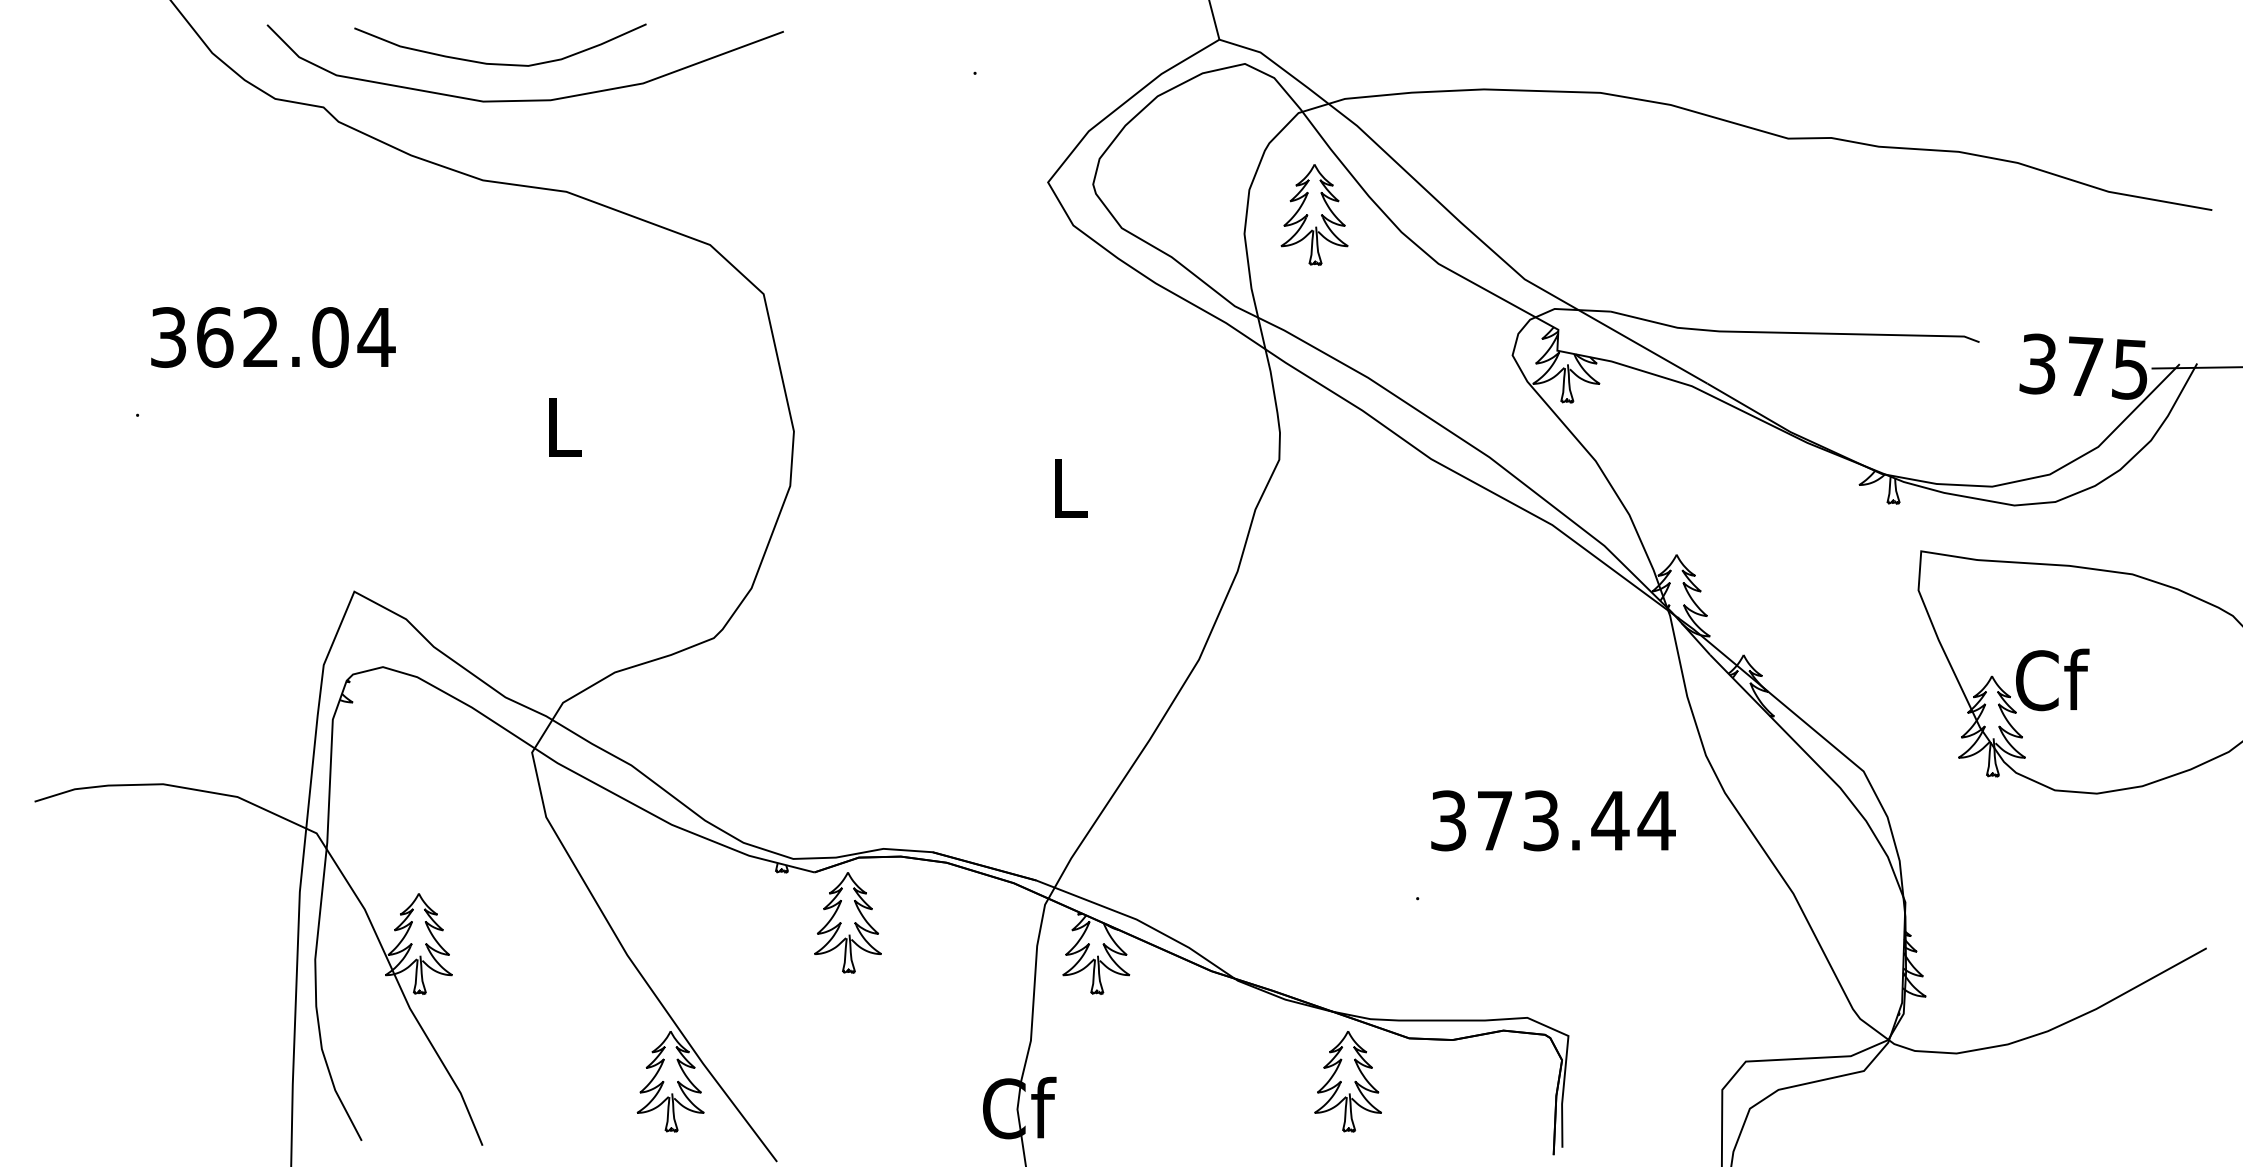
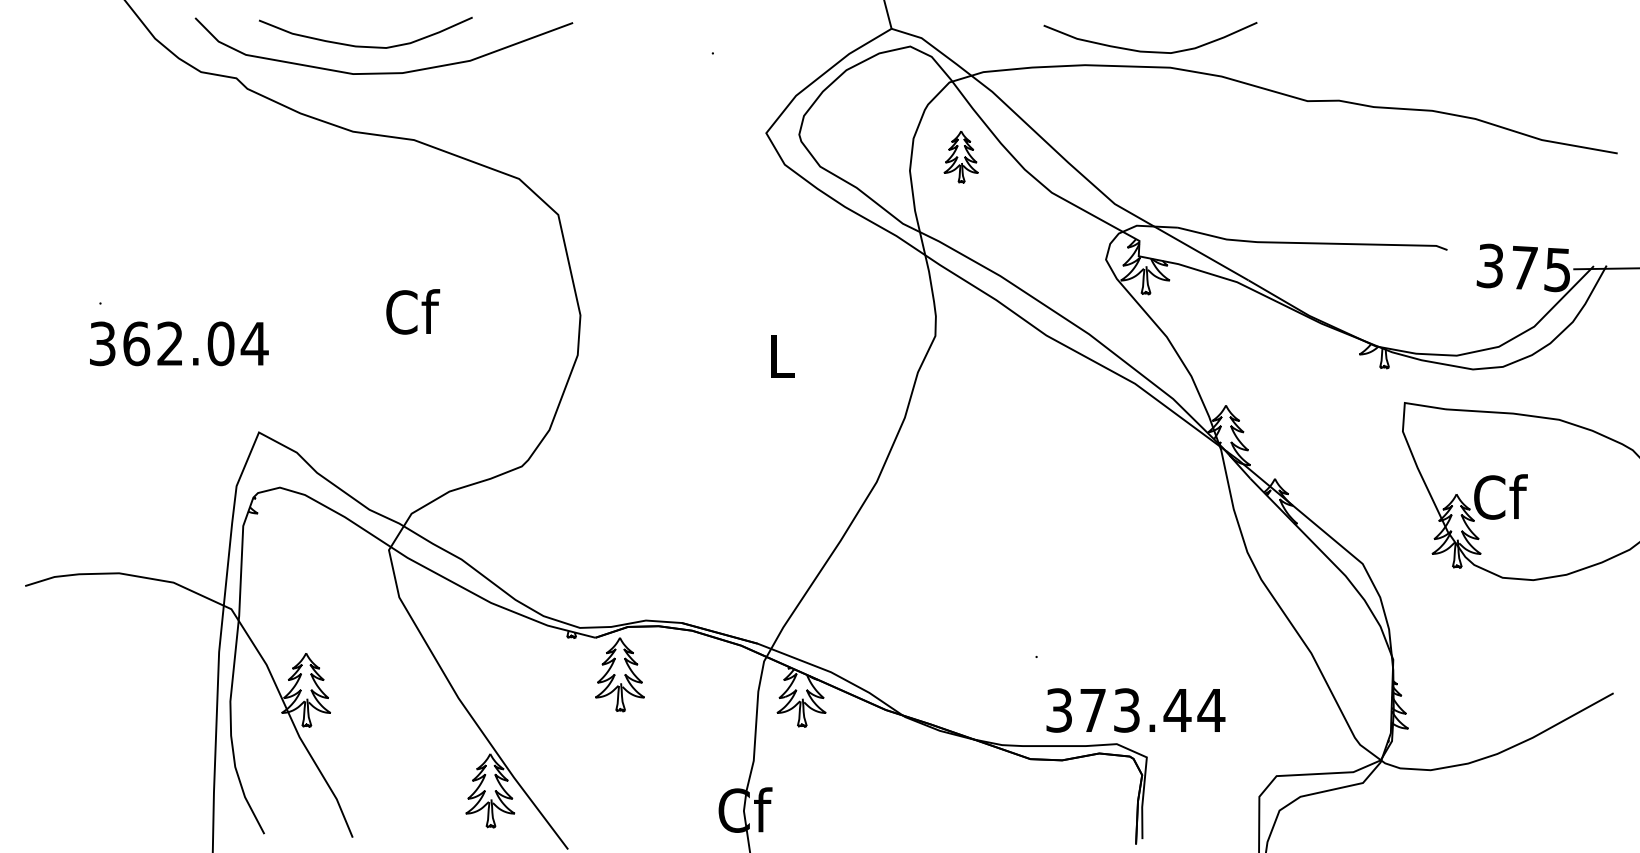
curve: (1573, 70) -> (1150, 51), added
part: (1314, 214) -> (961, 156), size x0.7
text: (273, 337) -> (179, 343), moved
text: (564, 426) -> (412, 311), L -> Cf
text: (1553, 820) -> (1135, 710), moved
part: (1347, 1081) -> (985, 790), removed

